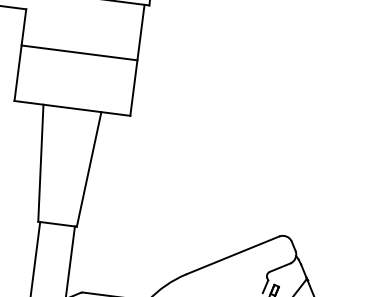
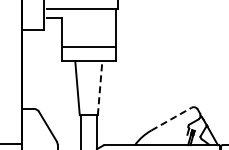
line: (78, 51) -> (88, 46), moved
line: (90, 168) -> (100, 87), solid -> dashed
line: (233, 253) -> (171, 118), solid -> dashed

